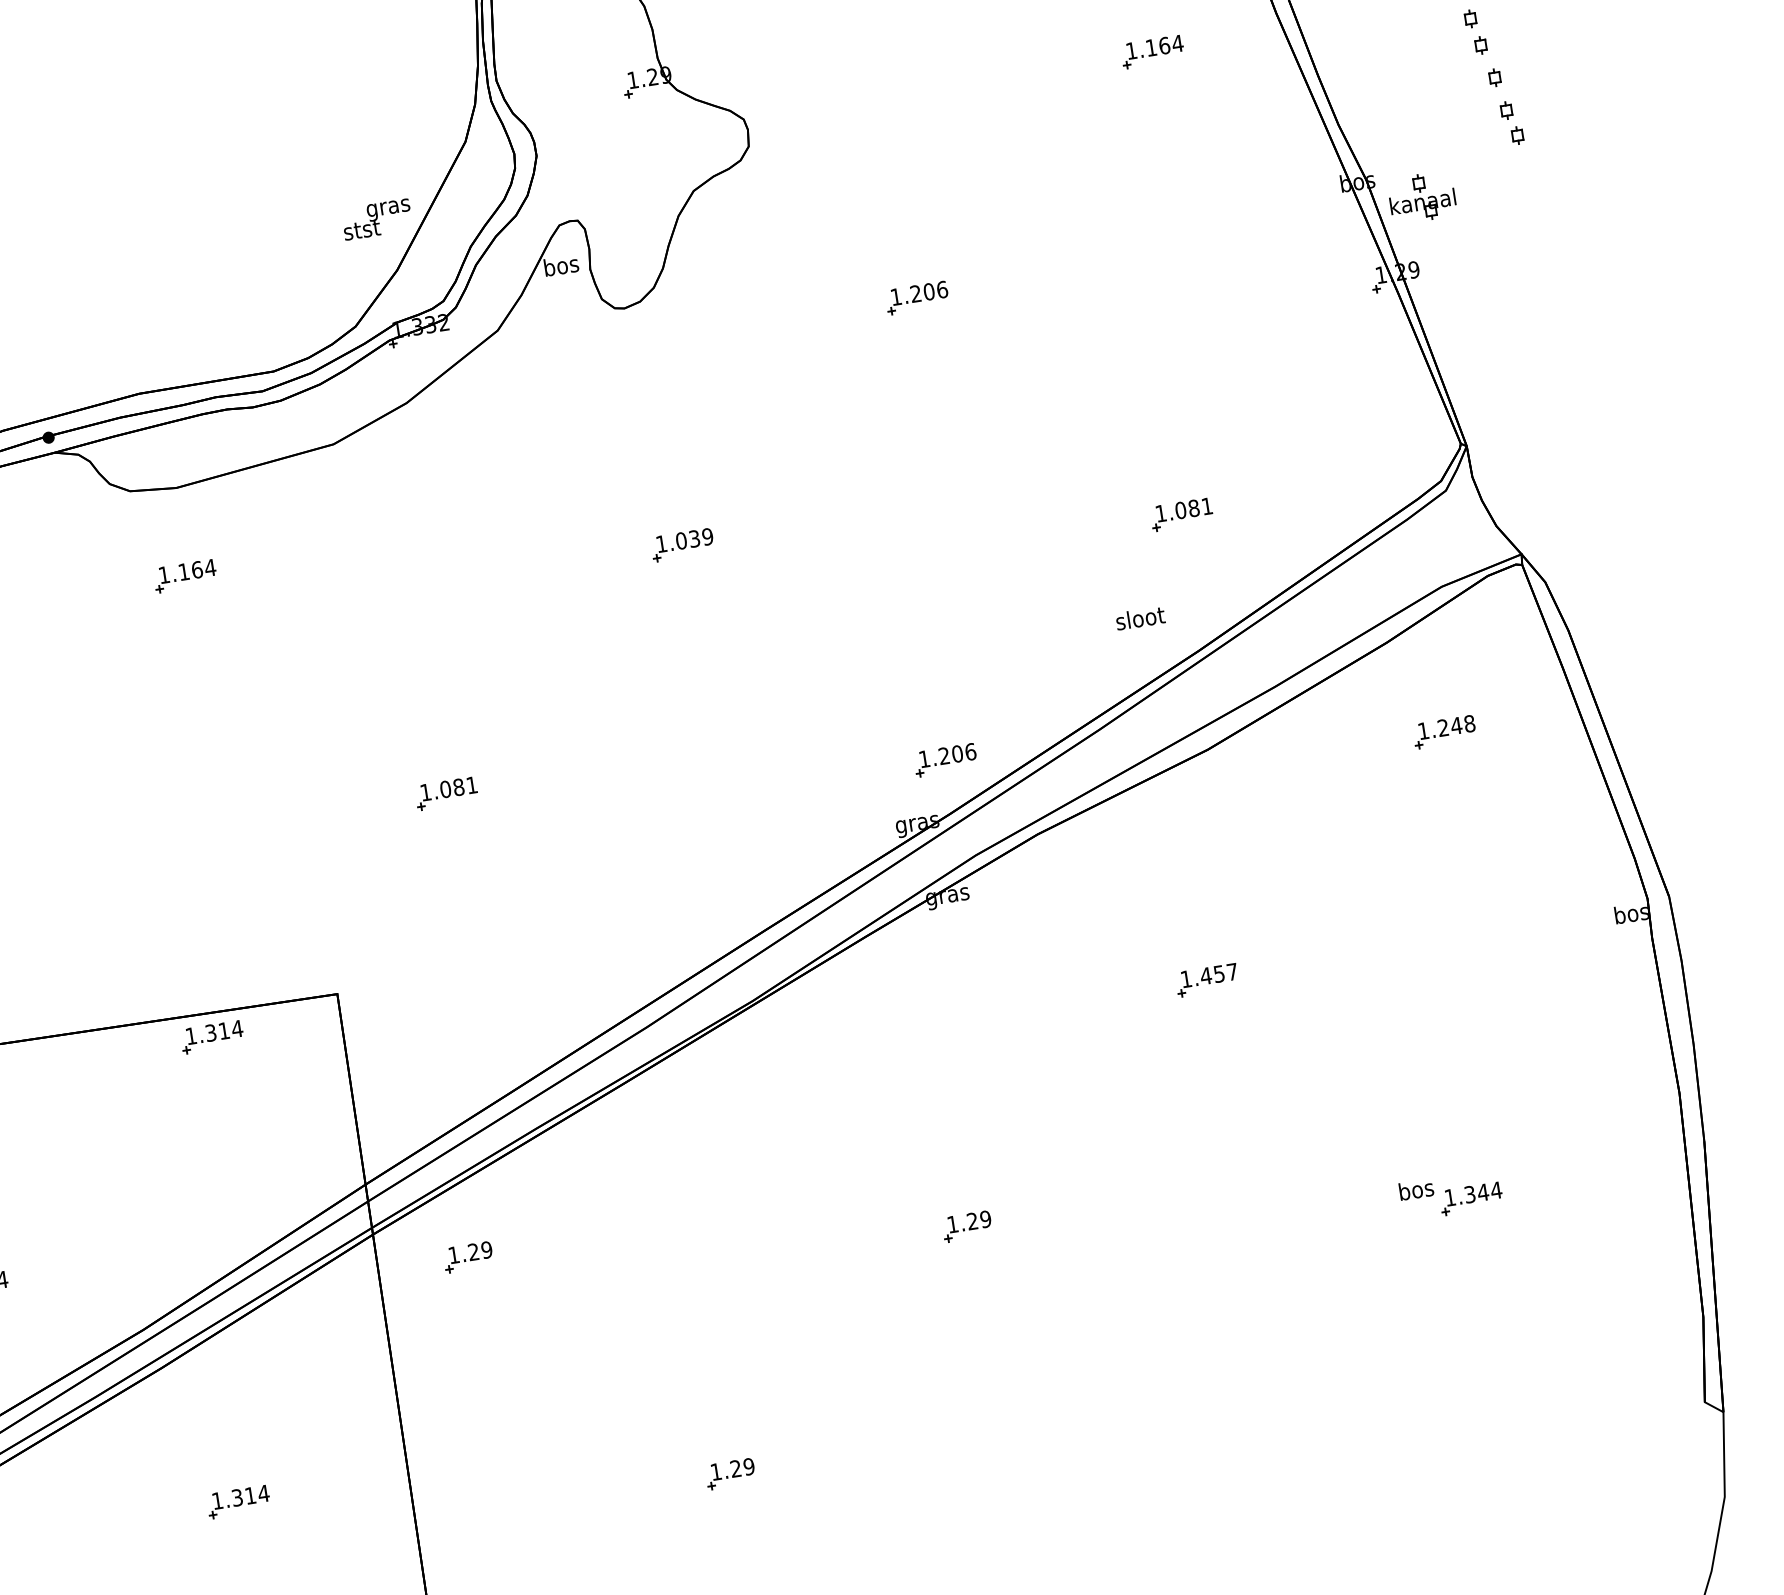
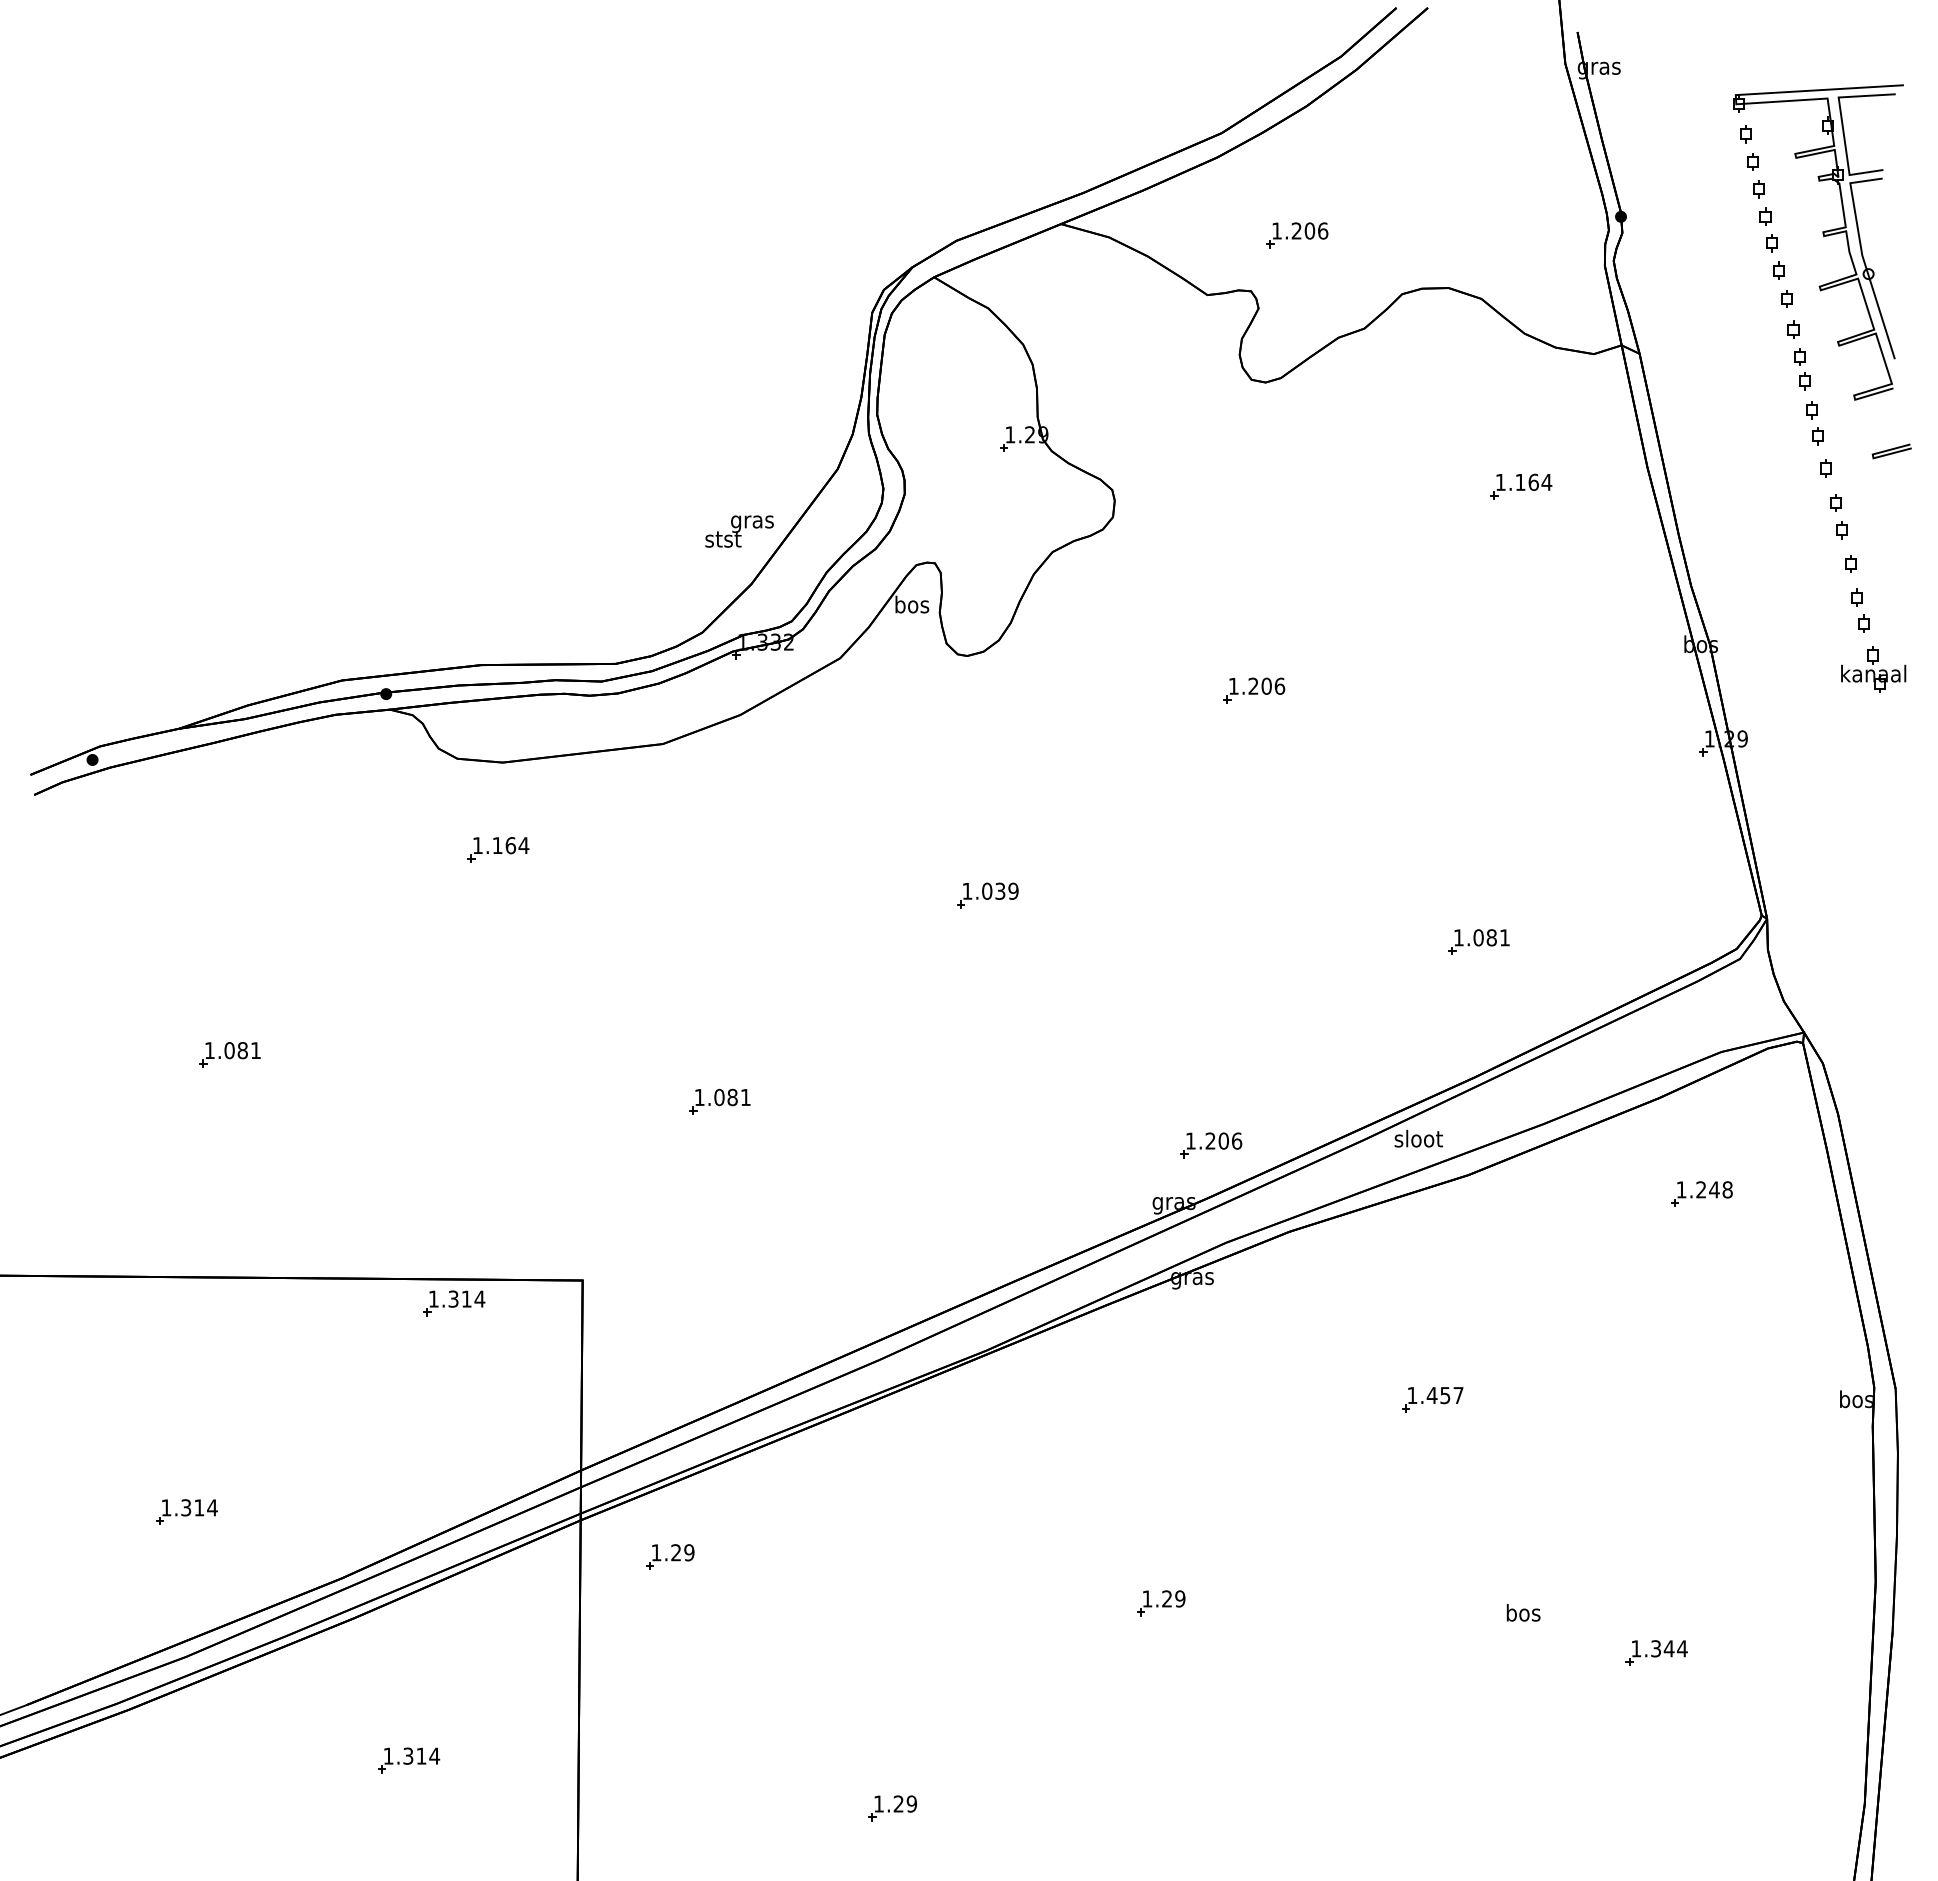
part: (1422, 197) -> (1873, 669), moved
text: (1140, 618) -> (1418, 1138), moved
text: (1416, 1189) -> (1523, 1612), moved

